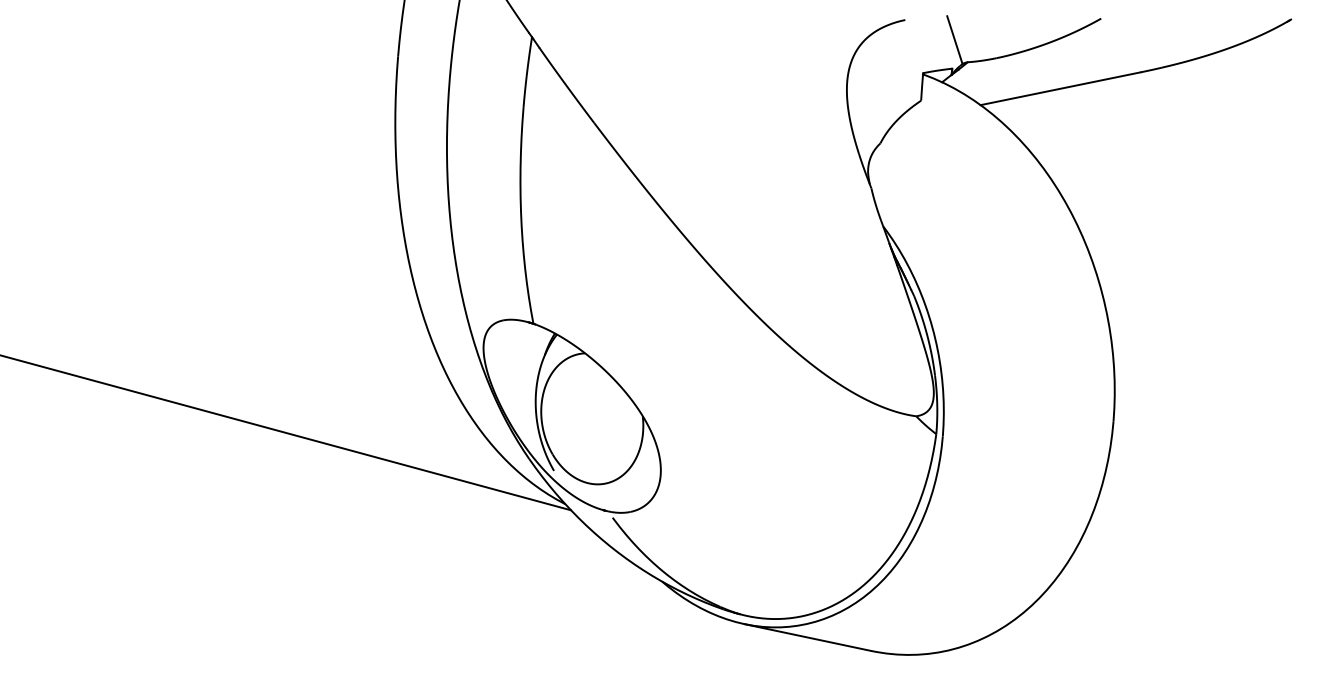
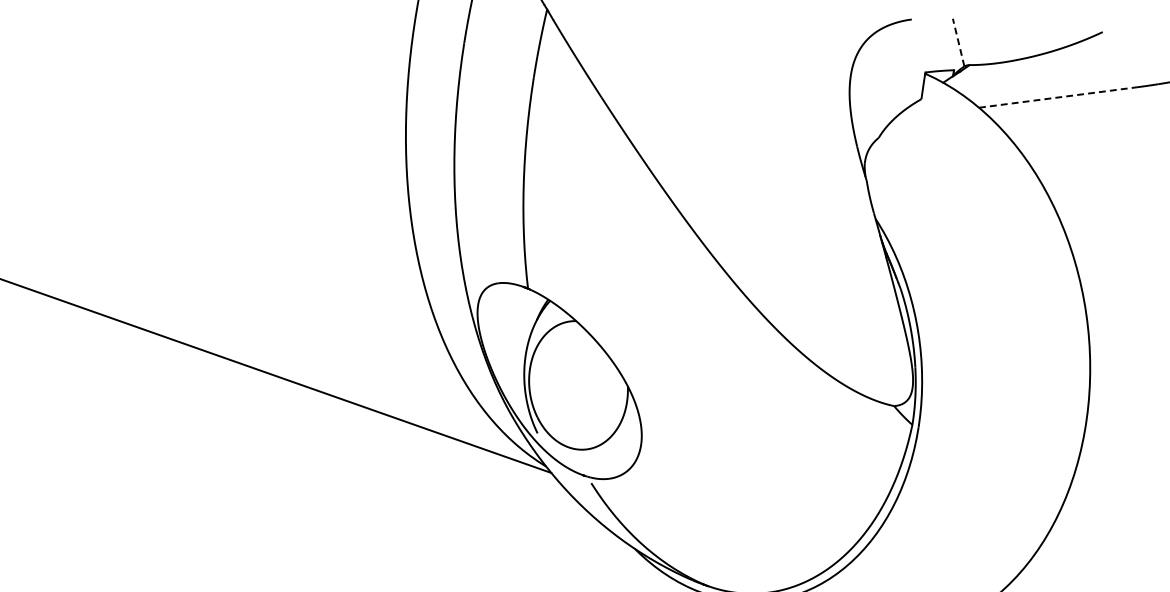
line: (954, 39) -> (958, 41), solid -> dashed
line: (1060, 88) -> (1058, 97), solid -> dashed

